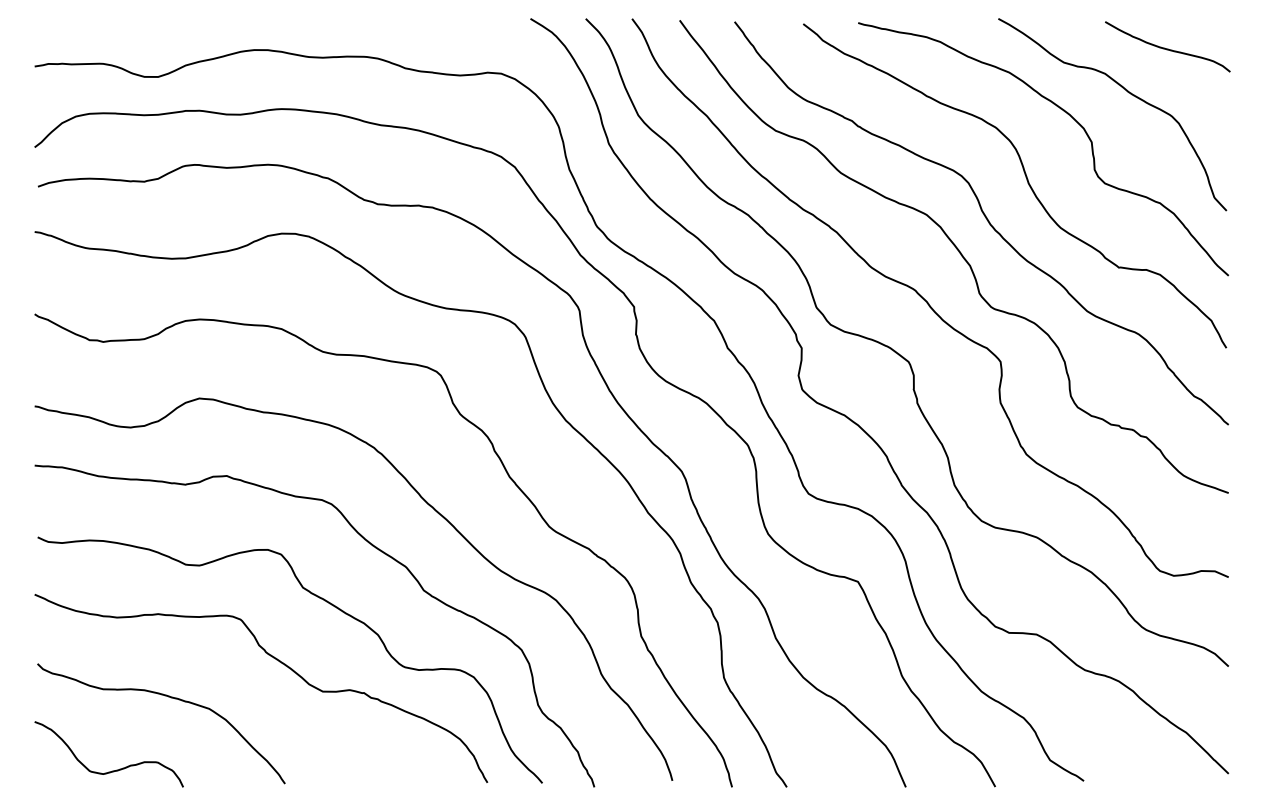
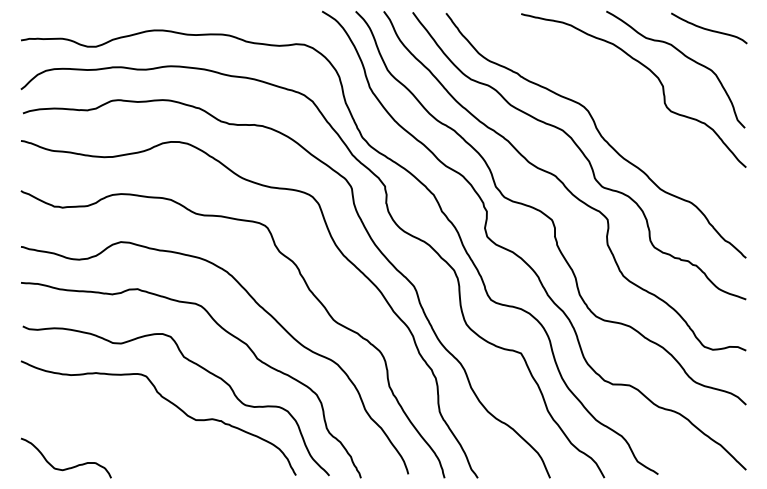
curve: (1026, 183) -> (623, 111), removed
curve: (163, 697) -> (99, 423), removed

